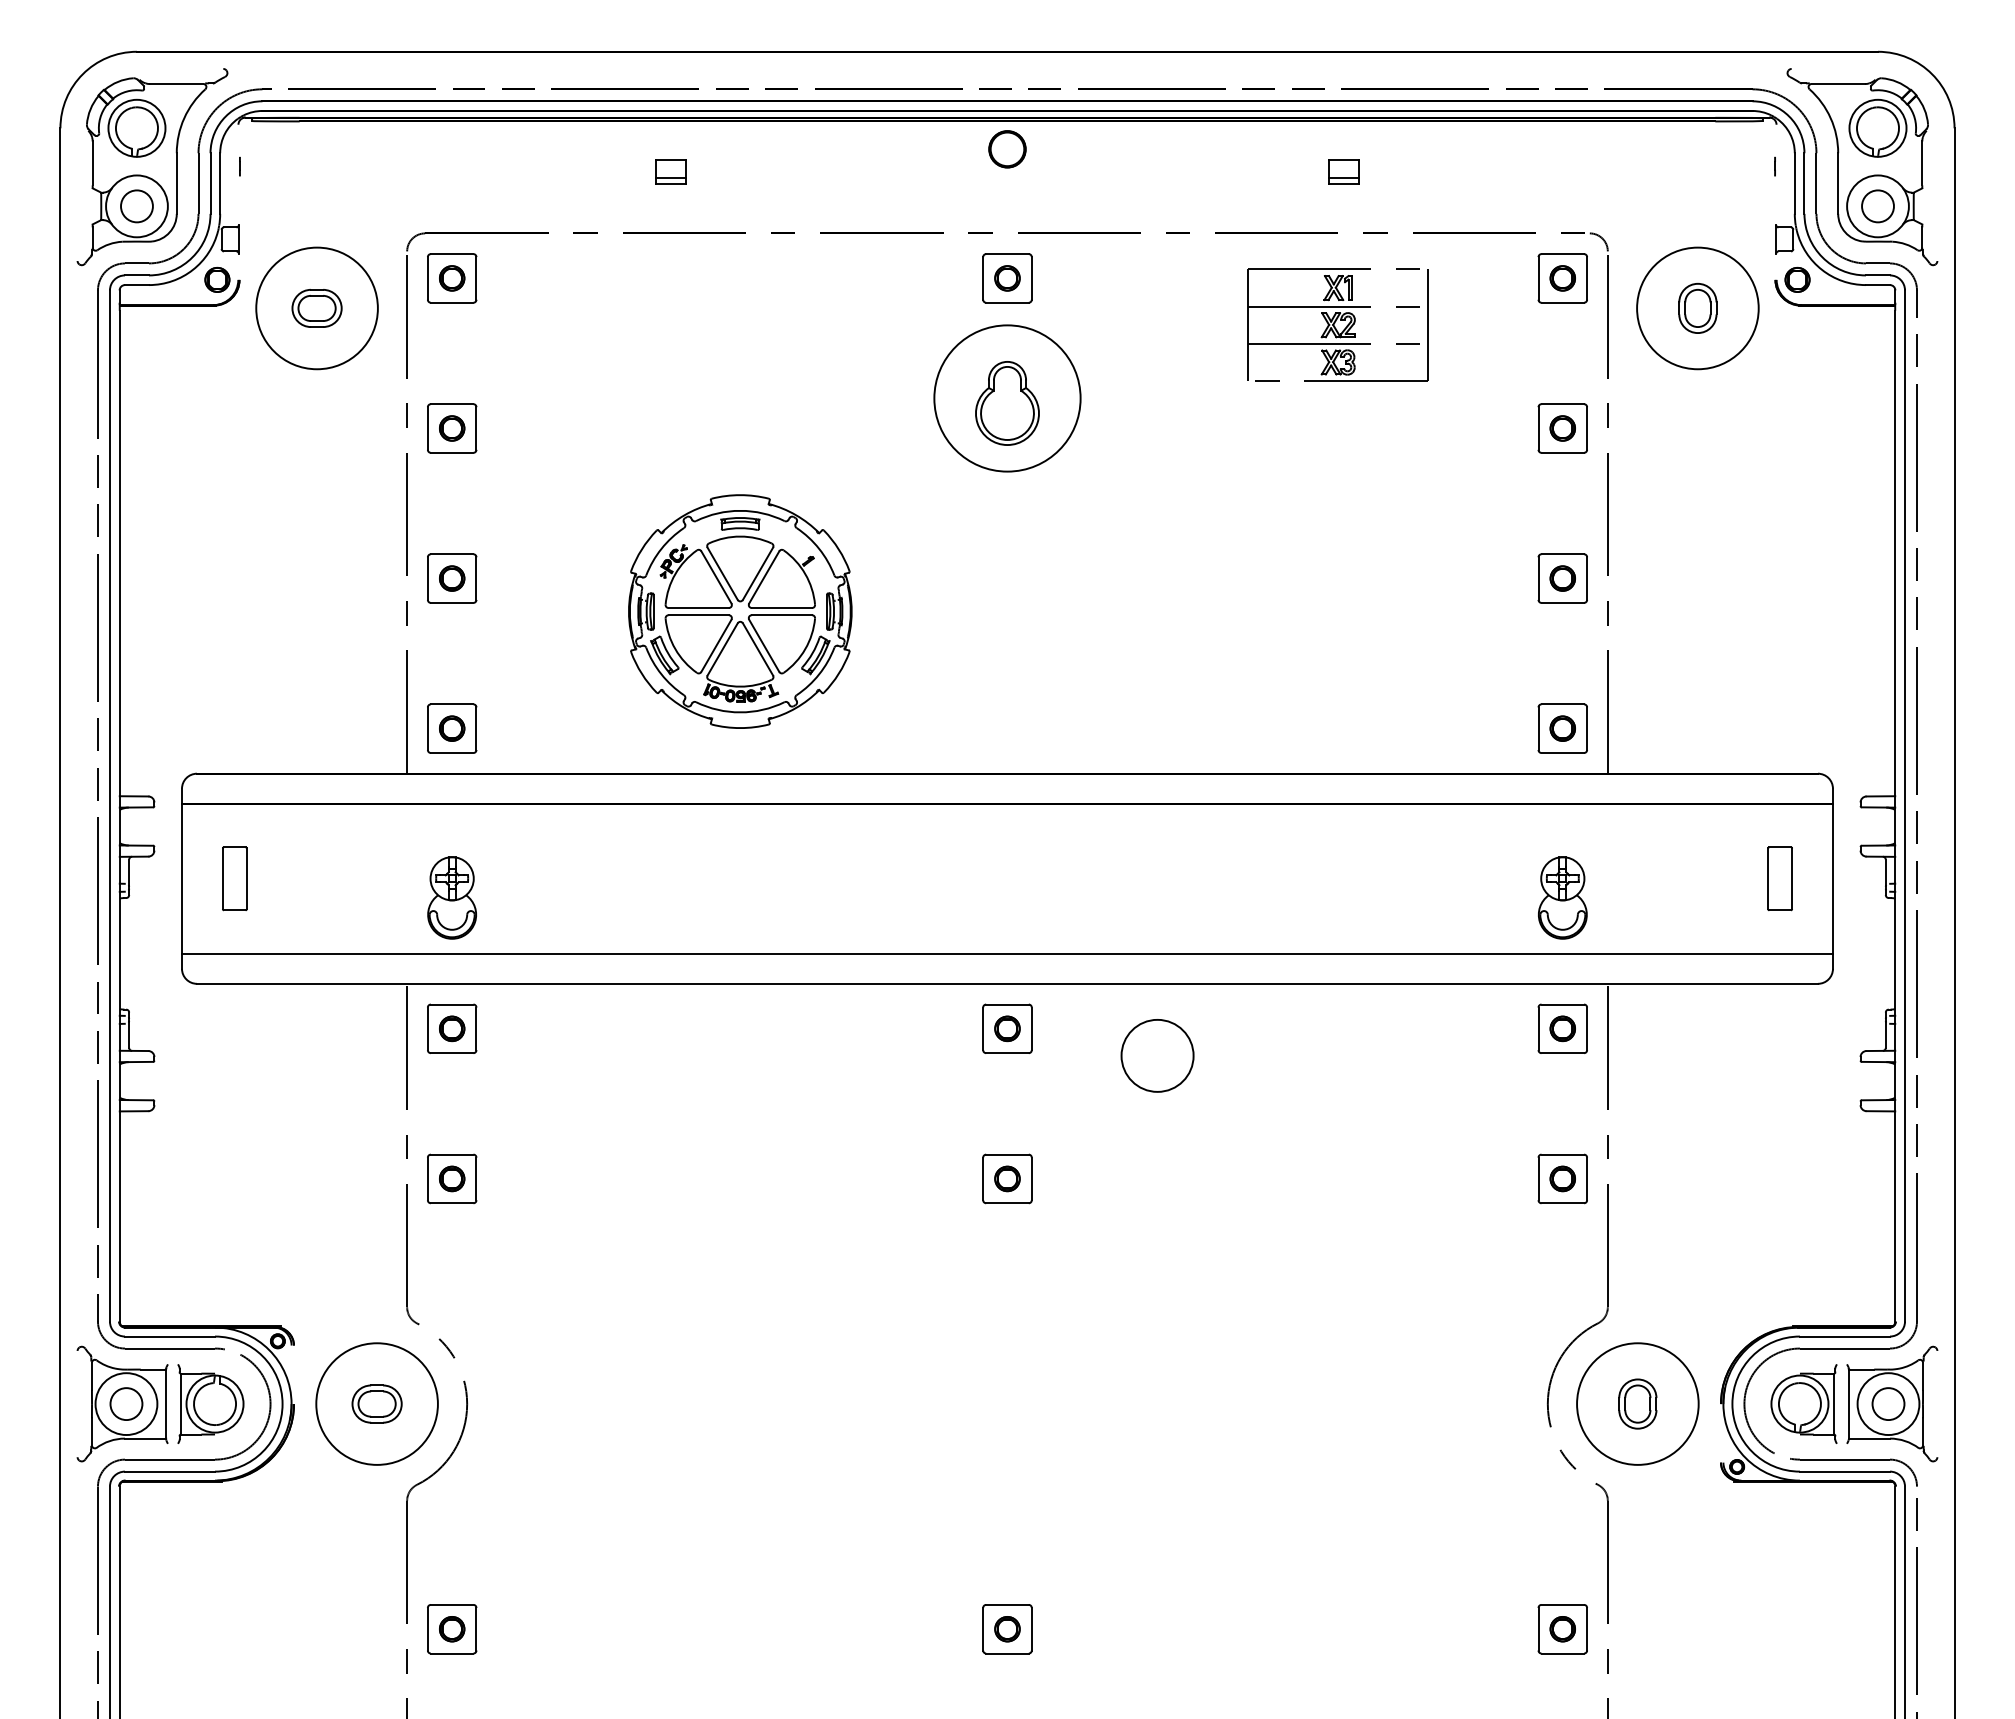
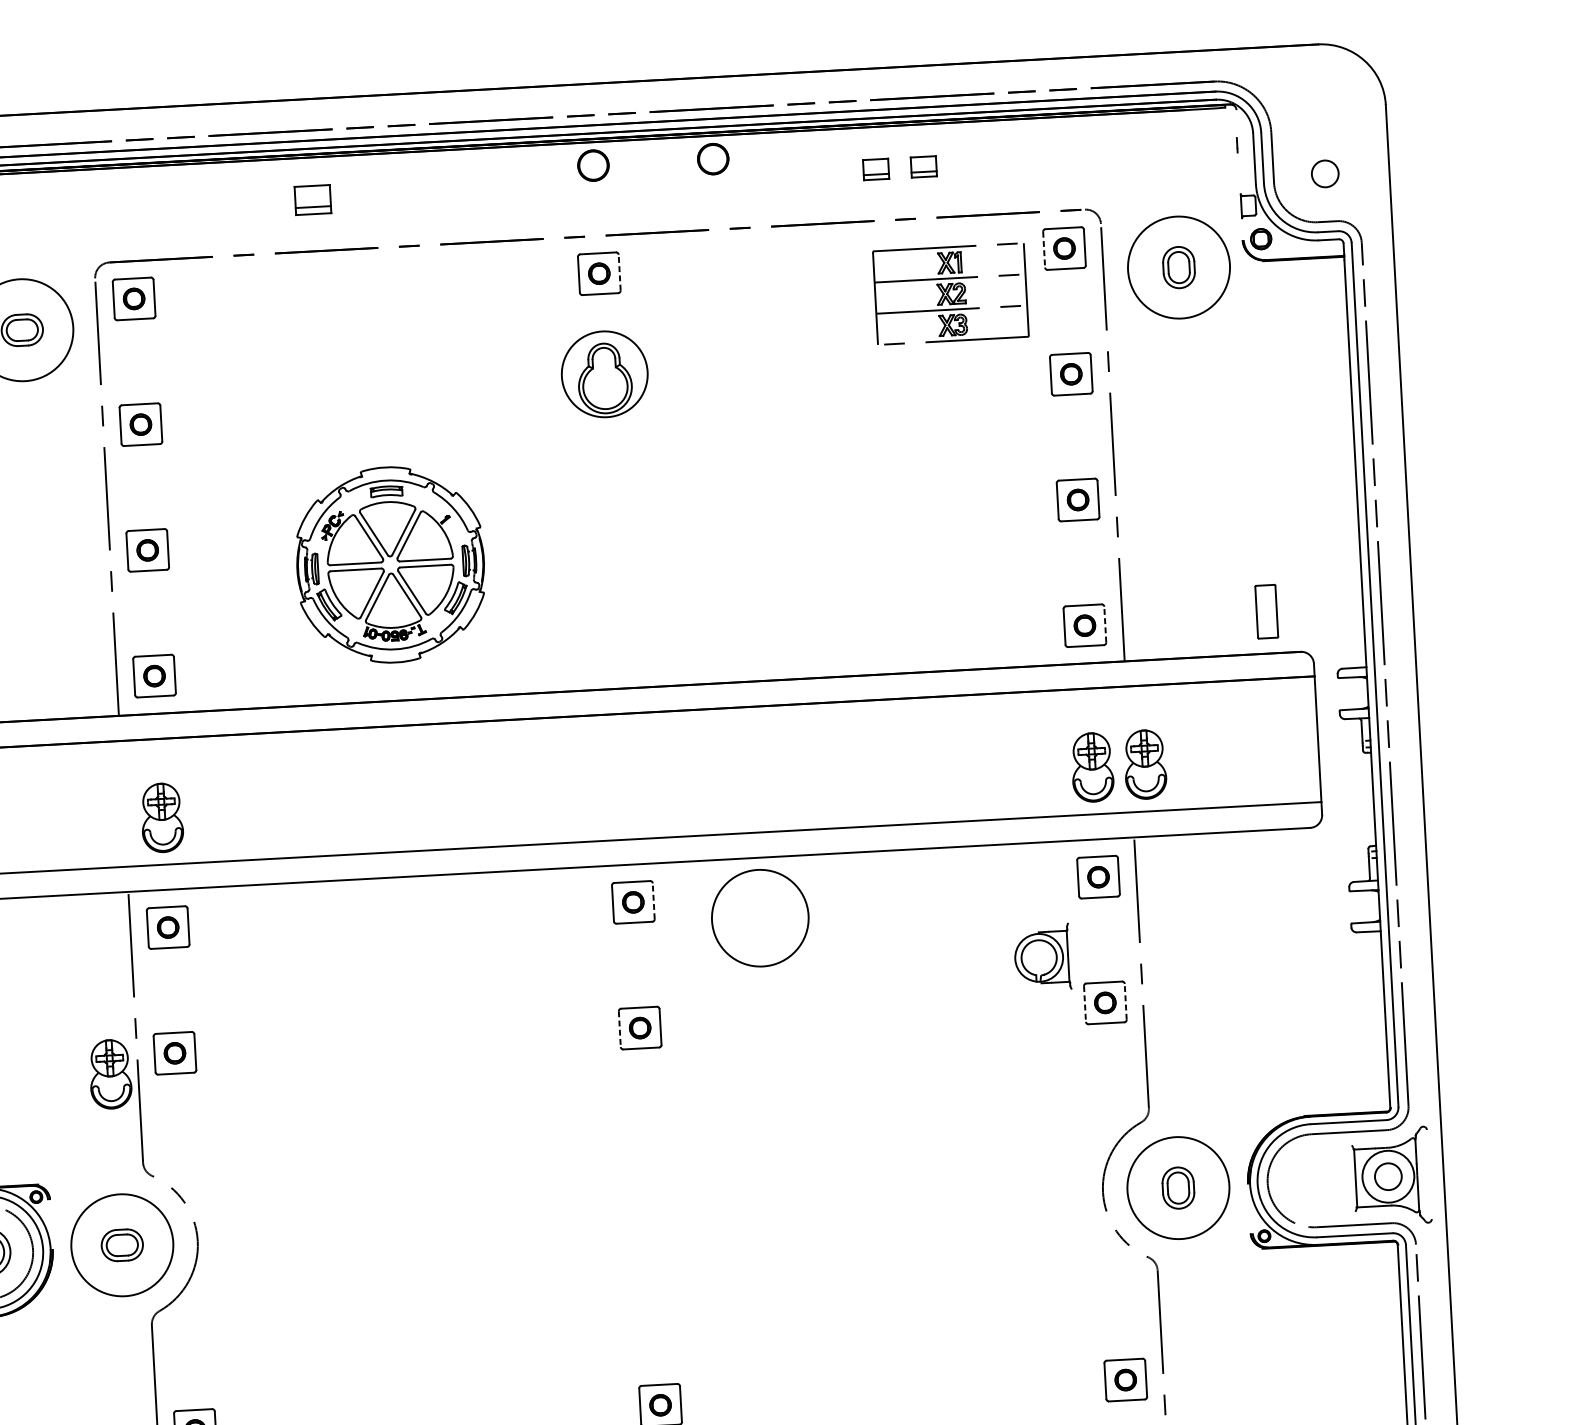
circle: (1150, 149) -> (713, 159), added
part: (1862, 167) -> (1310, 142), removed
part: (670, 171) -> (312, 199), size x1.4
part: (1400, 171) -> (923, 166), added
line: (1031, 277) -> (619, 271), solid -> dashed
line: (1538, 278) -> (1044, 249), solid -> dashed
part: (1337, 324) -> (950, 293), moved
circle: (1007, 398) -> (604, 374), size x0.7
line: (1587, 728) -> (1105, 624), solid -> dashed
part: (1779, 878) -> (1266, 611), moved
part: (1625, 897) -> (1145, 764), added
line: (1031, 1028) -> (653, 900), solid -> dashed
circle: (1157, 1055) -> (760, 917), size x1.6
line: (1587, 1178) -> (1126, 1001), solid -> dashed
line: (983, 1179) -> (620, 1029), solid -> dashed
line: (1538, 1179) -> (1085, 1004), solid -> dashed
part: (373, 1199) -> (110, 1074), added
part: (1803, 1403) -> (1042, 957), moved

